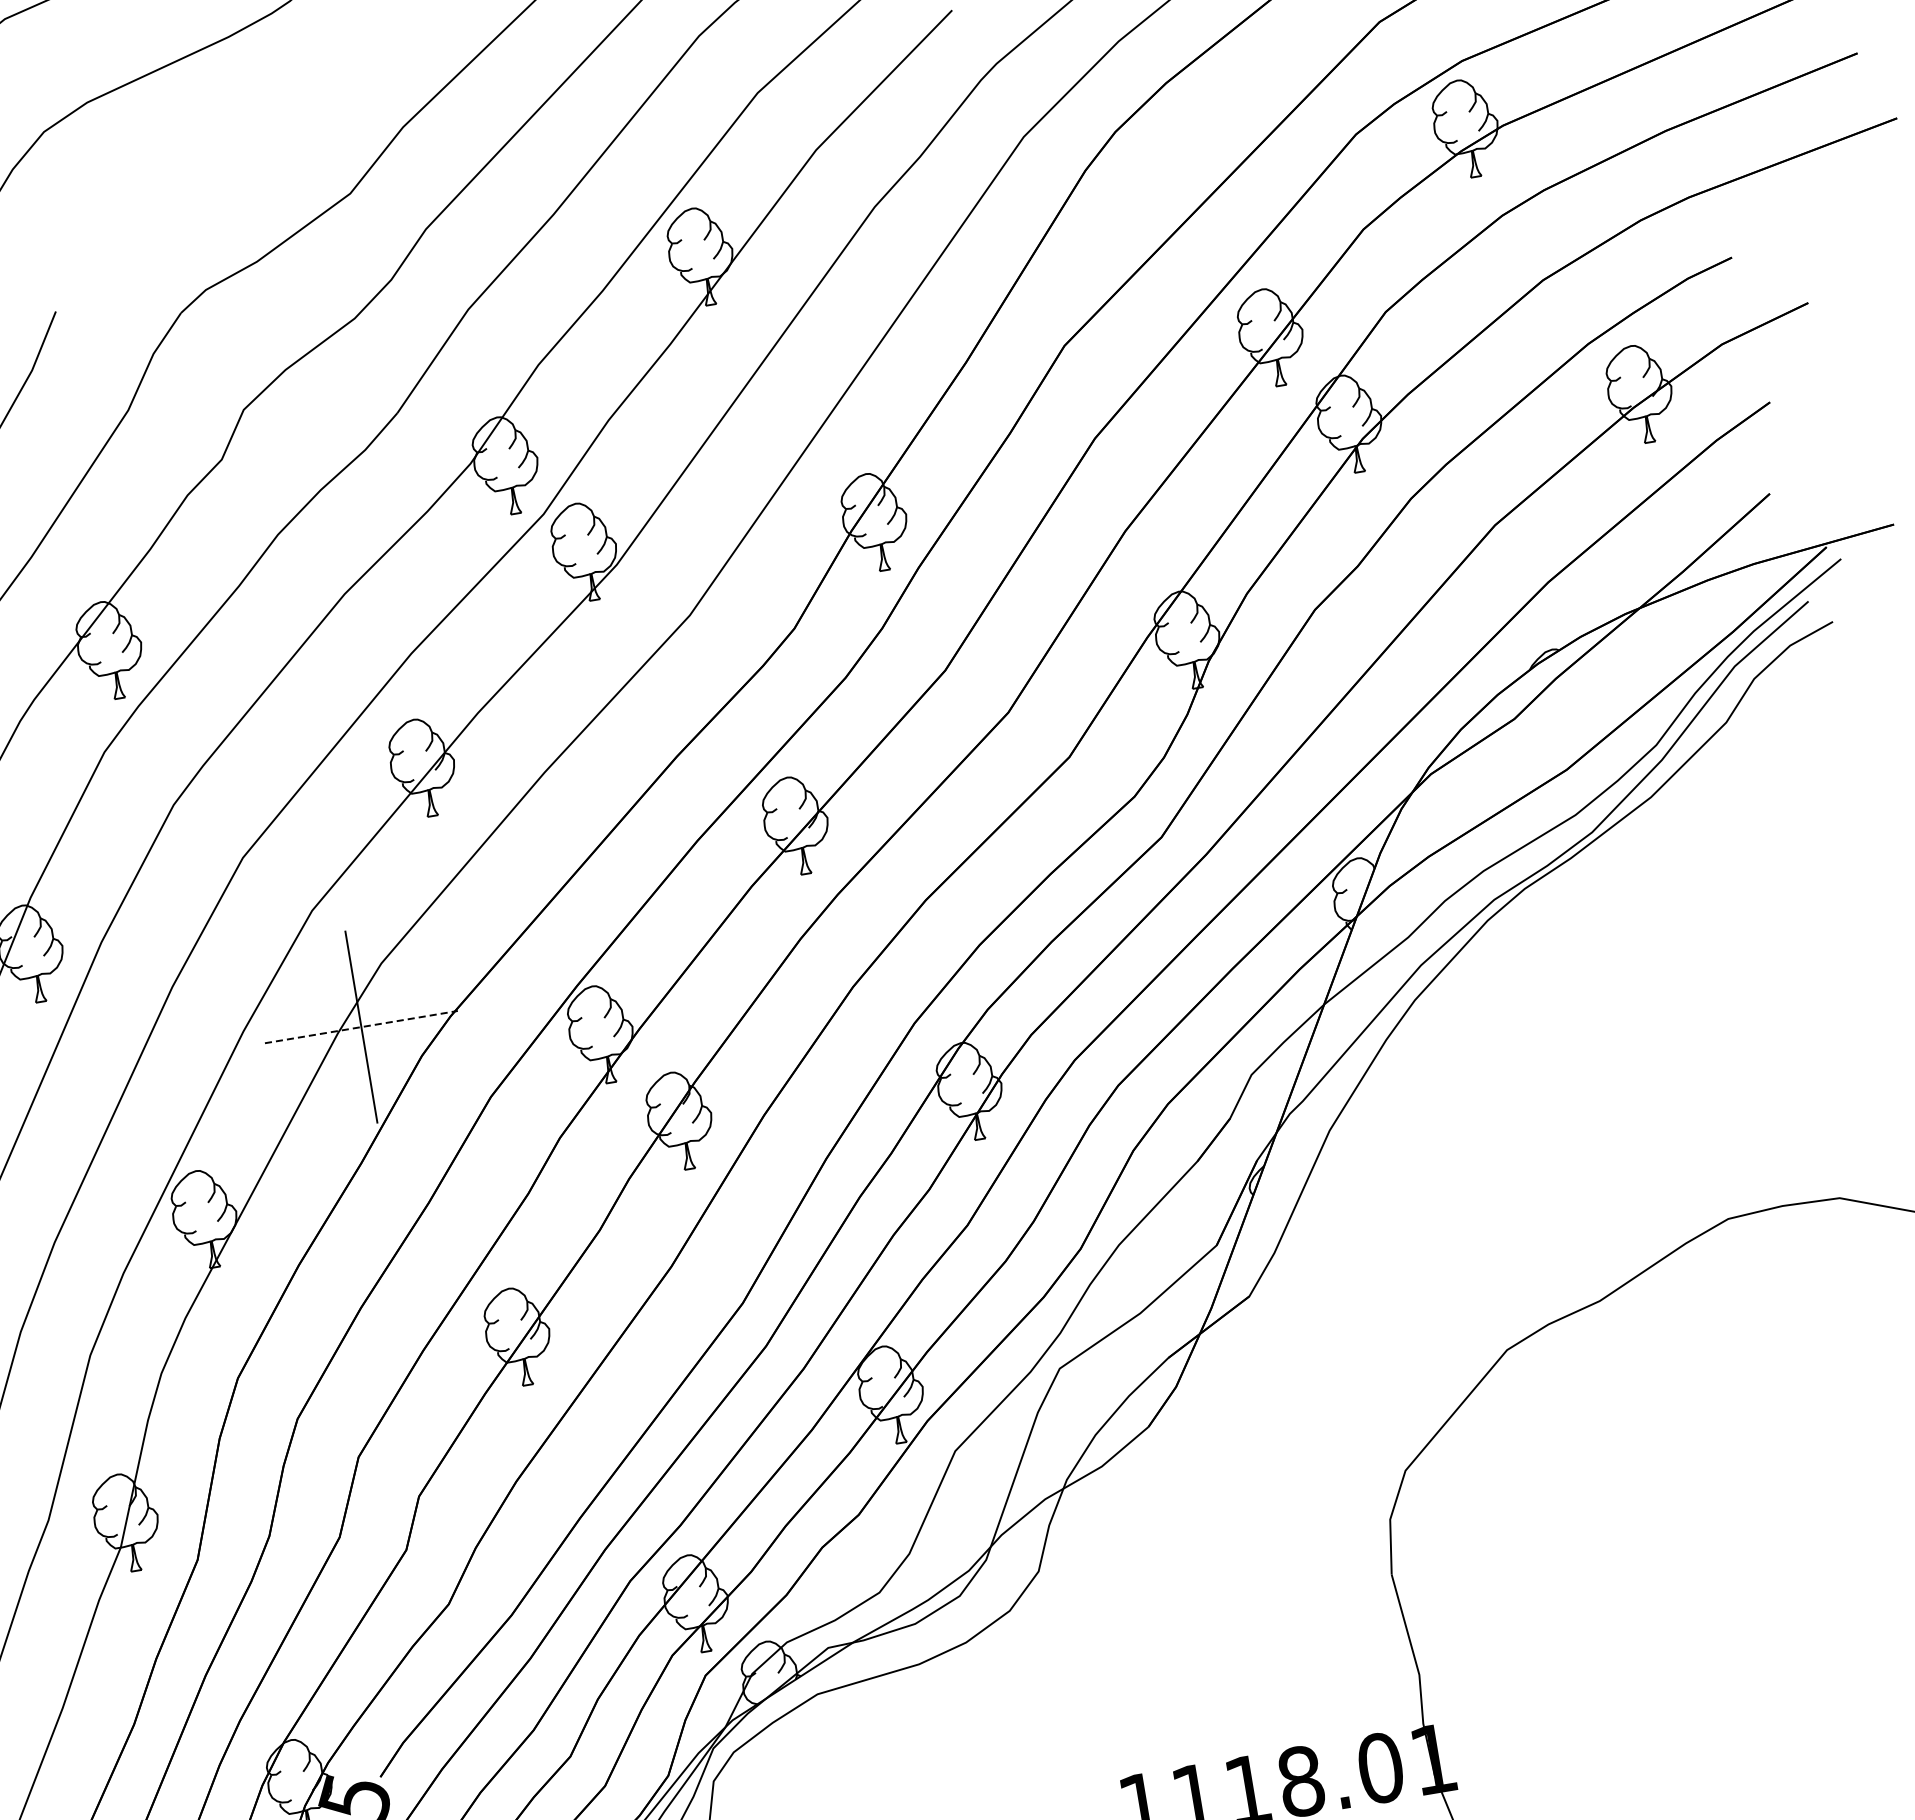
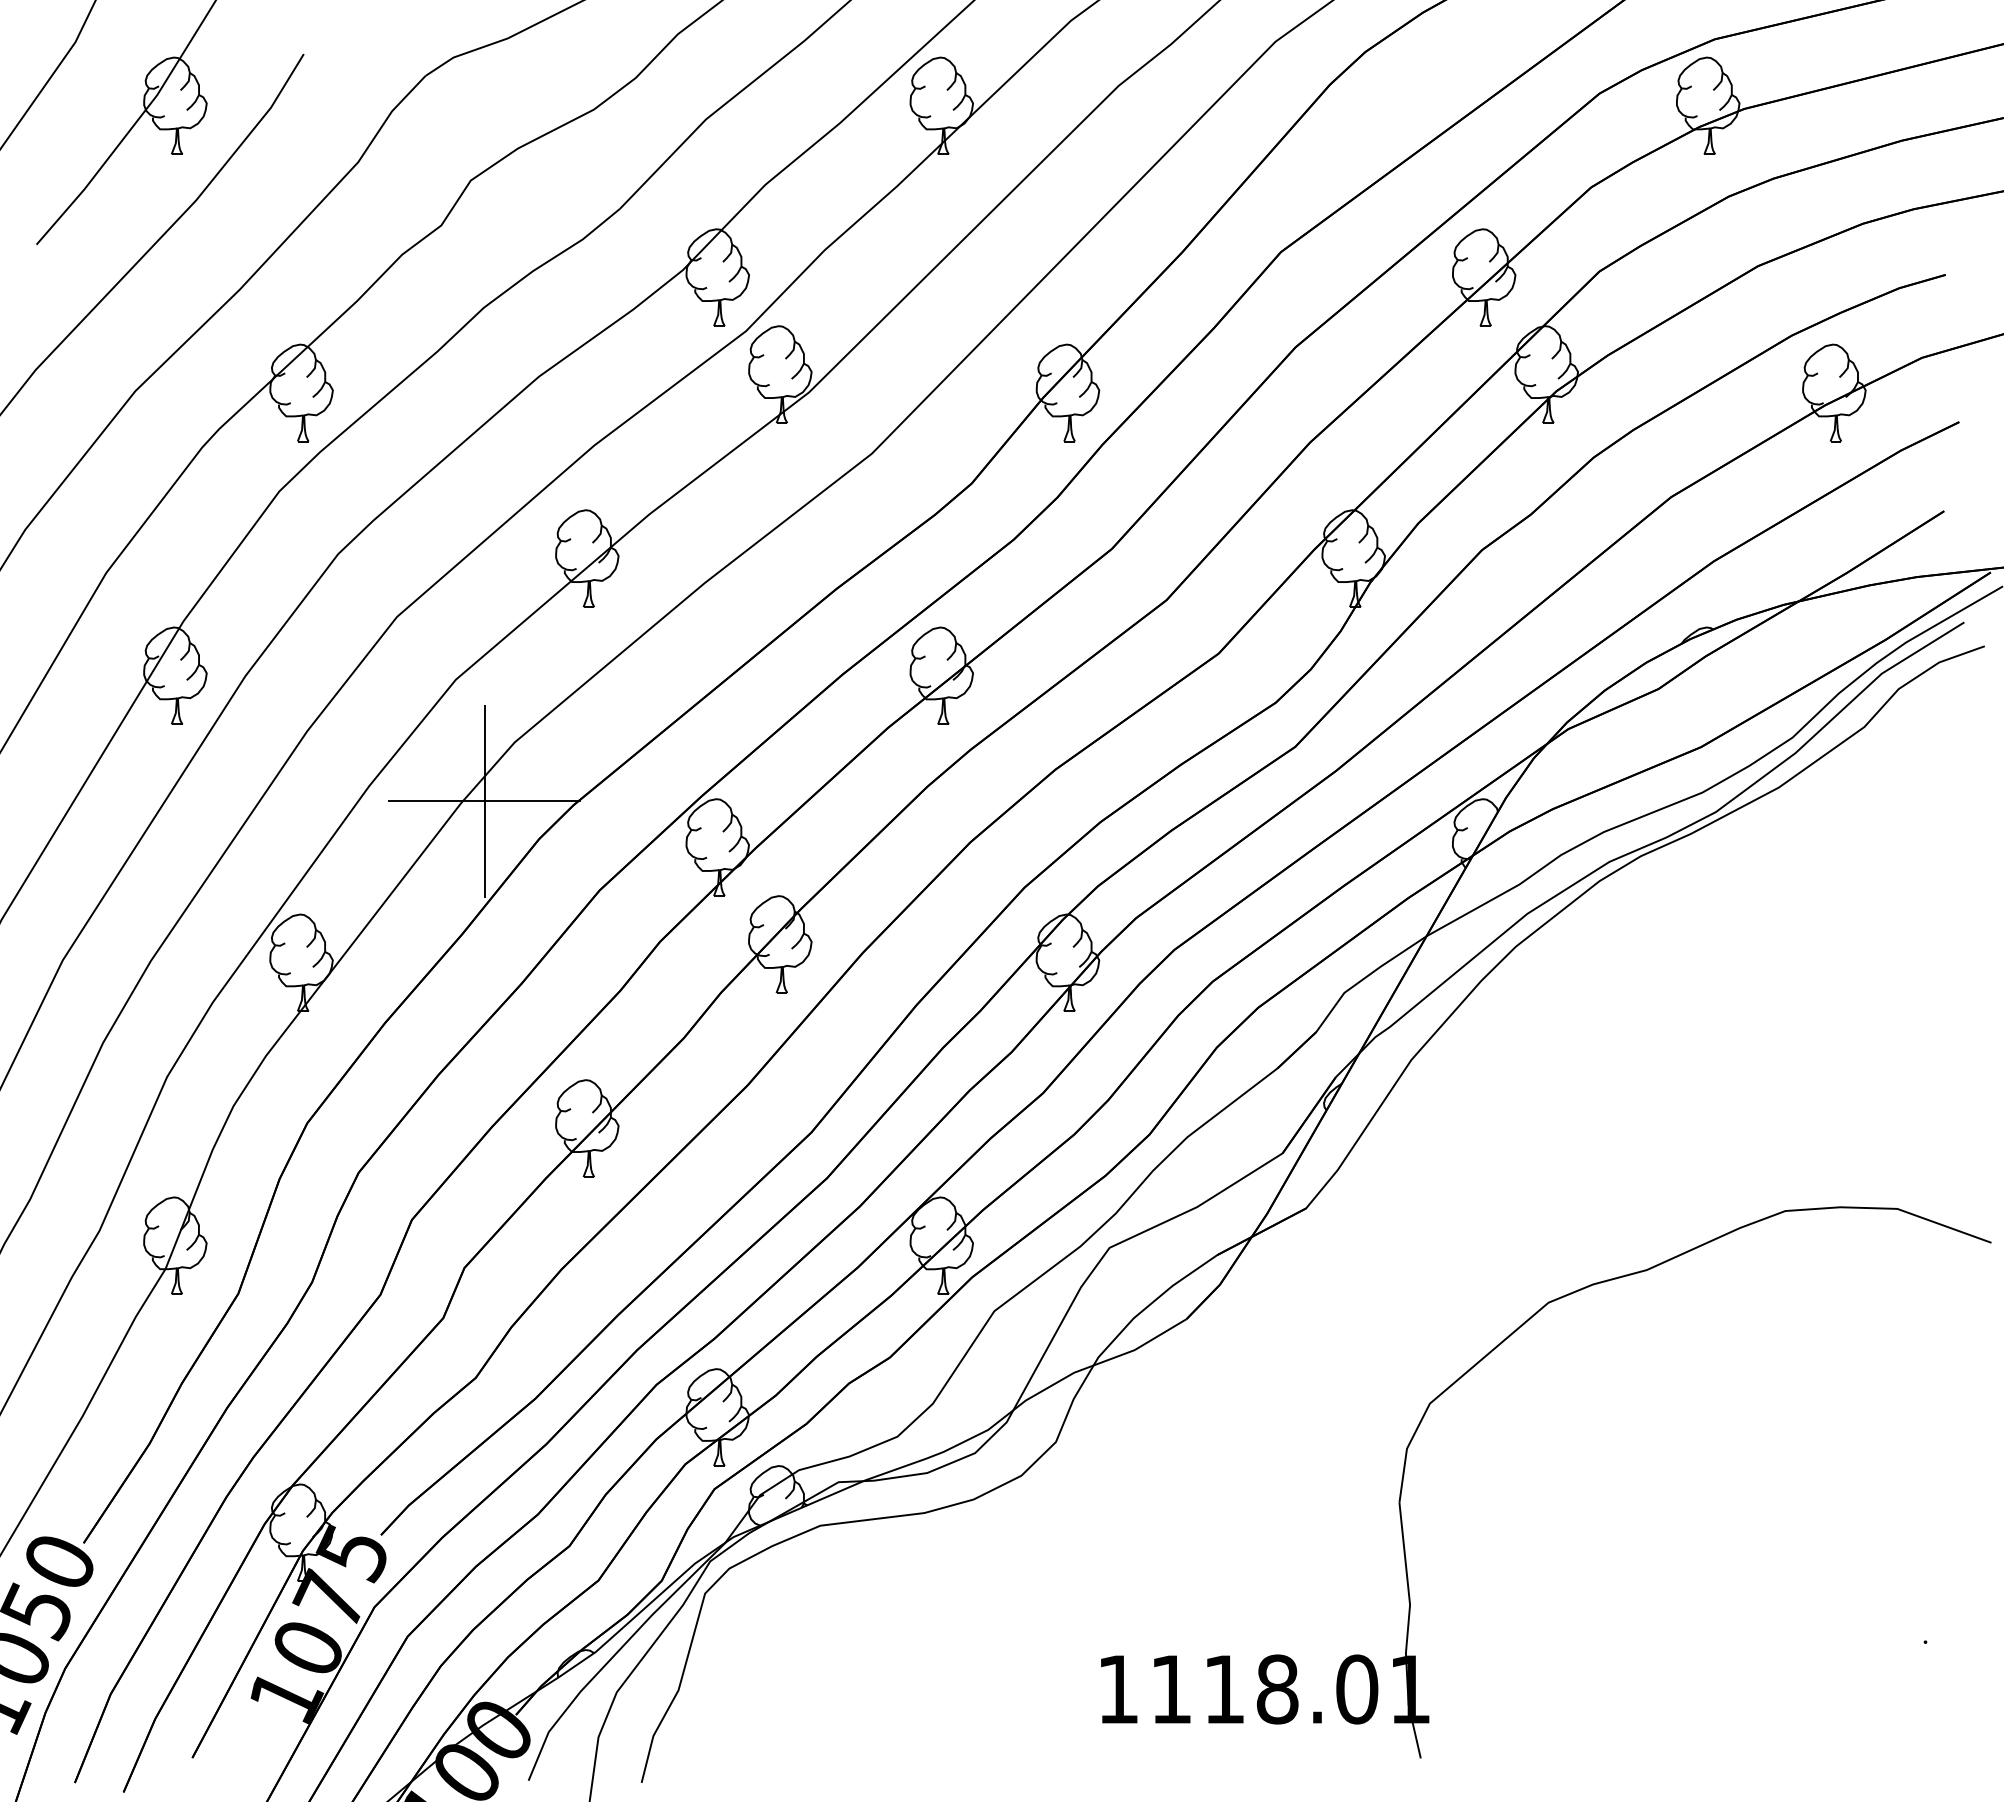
line: (361, 1027) -> (484, 801), dashed -> solid

